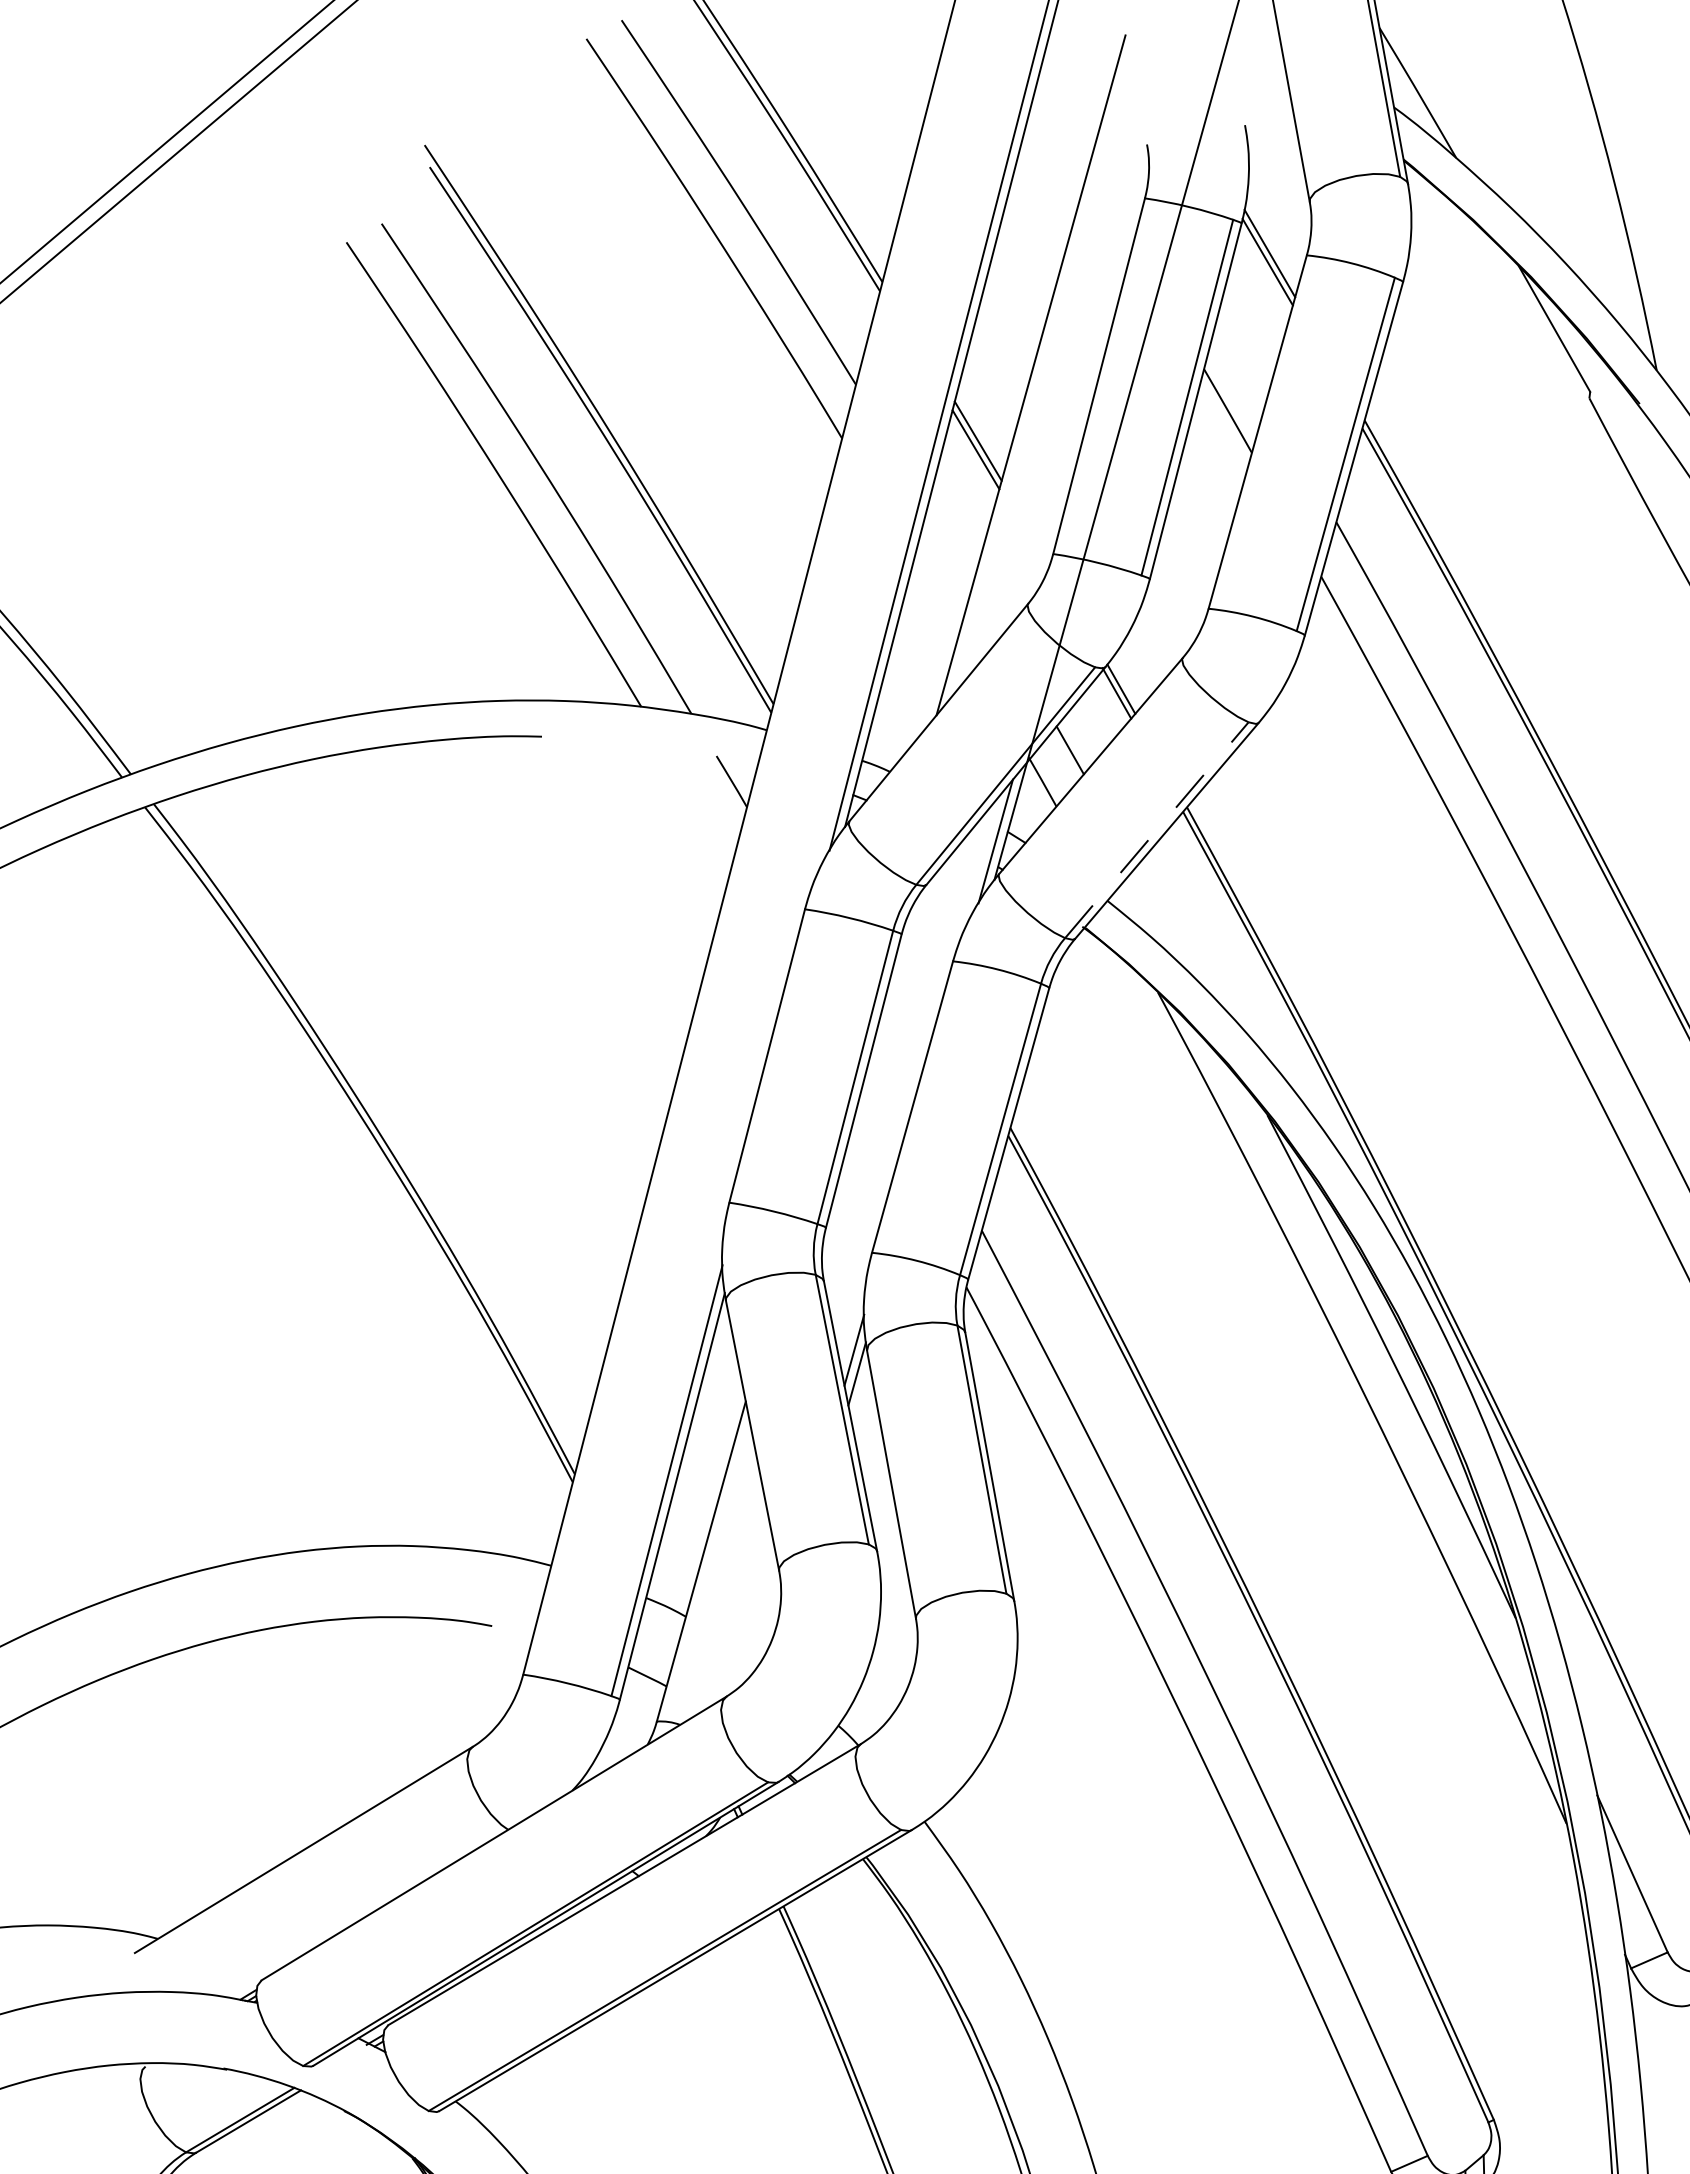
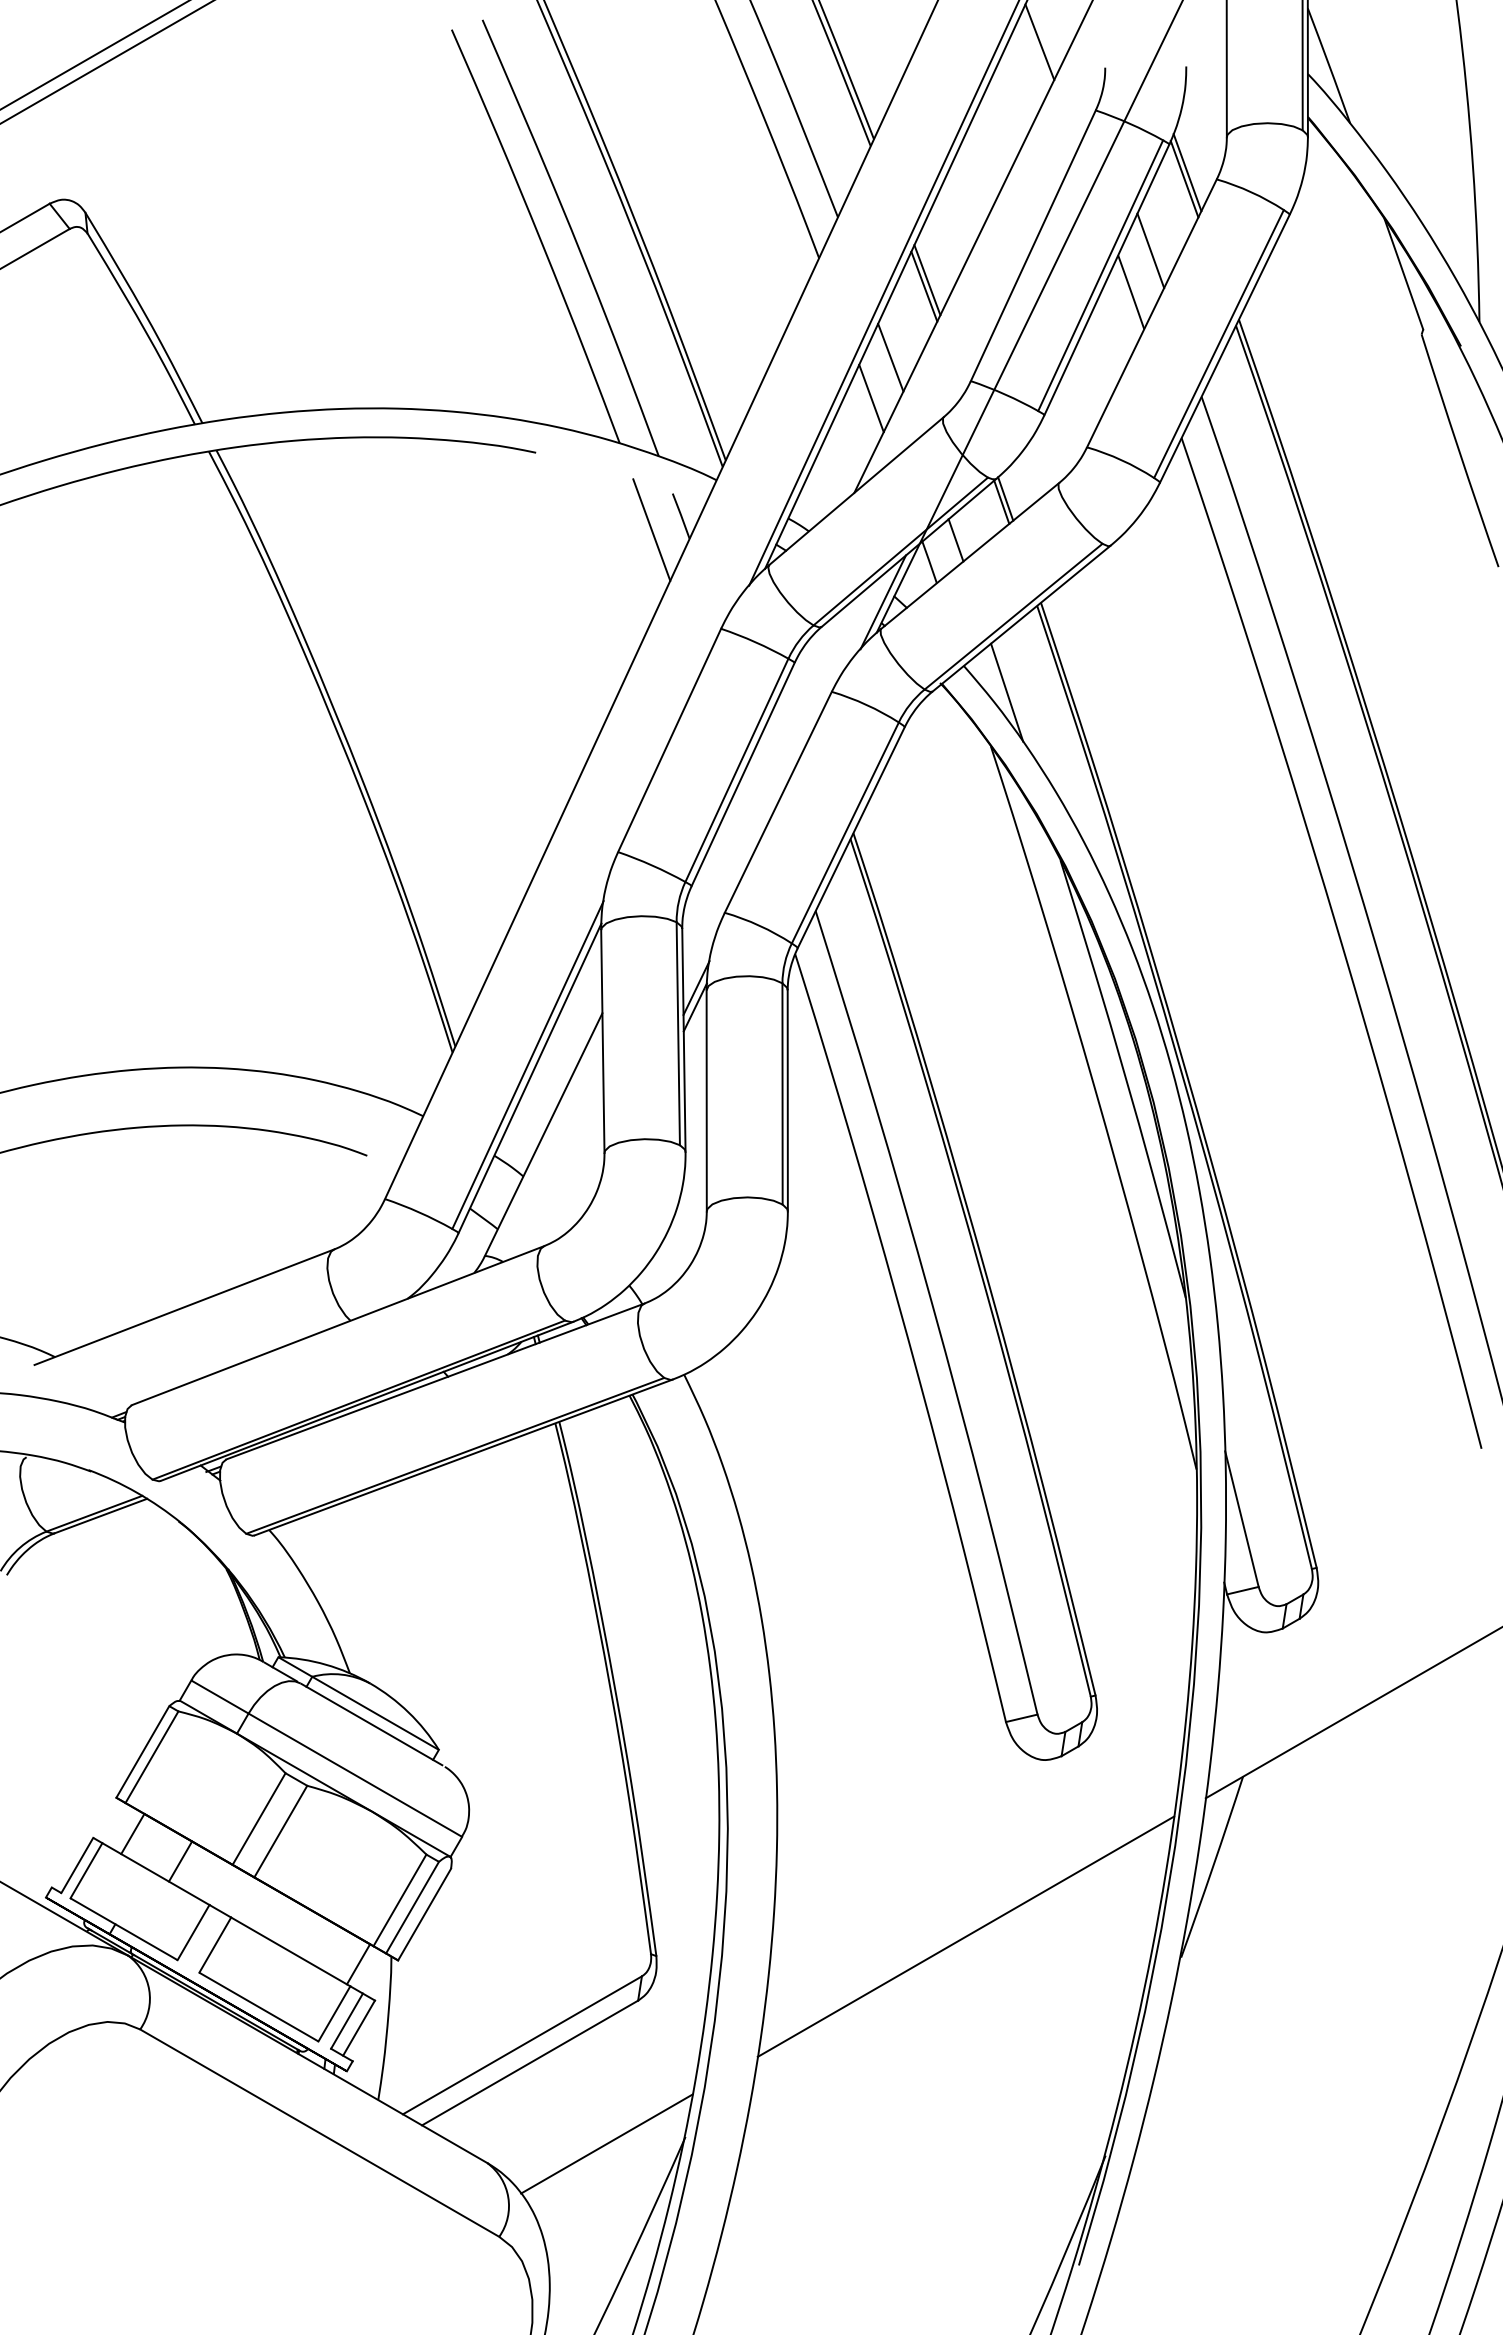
line: (1061, 128) -> (1039, 42), added
line: (1242, 356) -> (1150, 250), added
line: (950, 543) -> (890, 357), added
line: (936, 596) -> (871, 398), added
line: (698, 804) -> (651, 529), added
line: (1156, 829) -> (1013, 616), dashed -> solid
line: (1166, 923) -> (1007, 692), added

